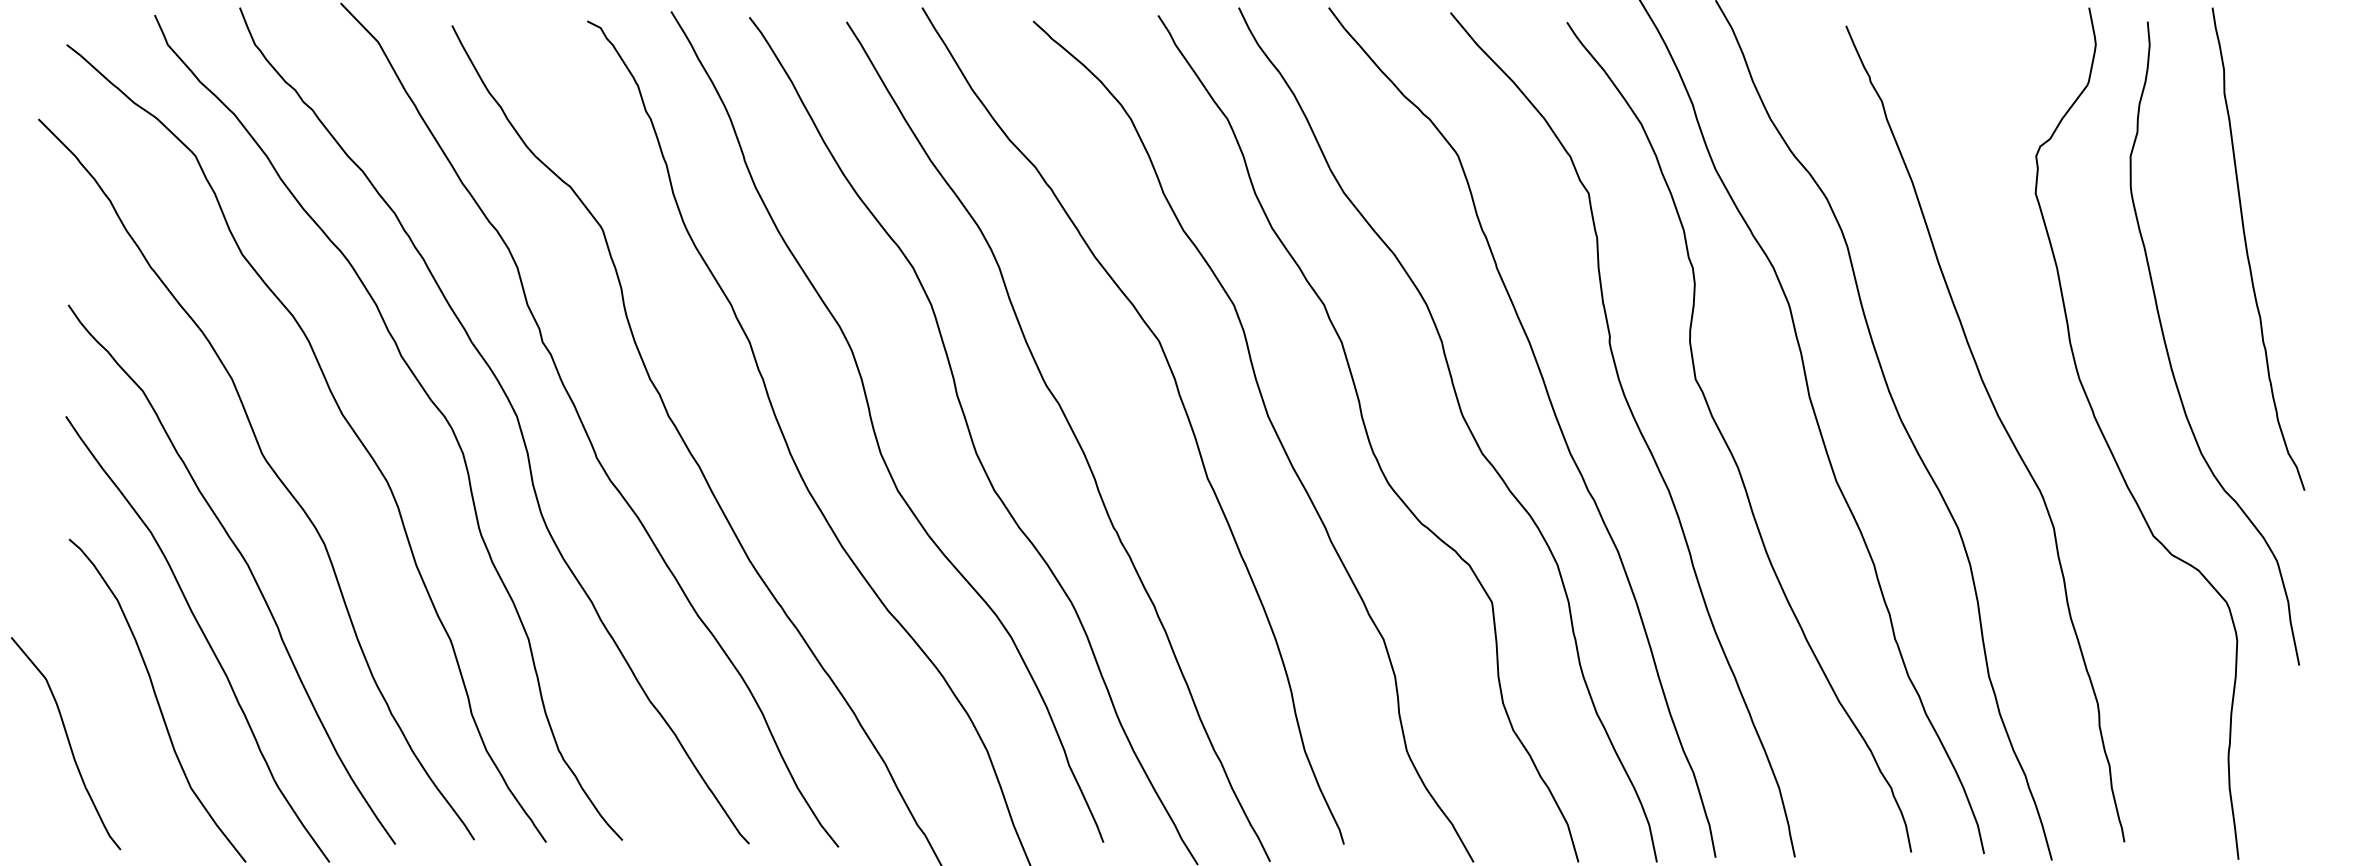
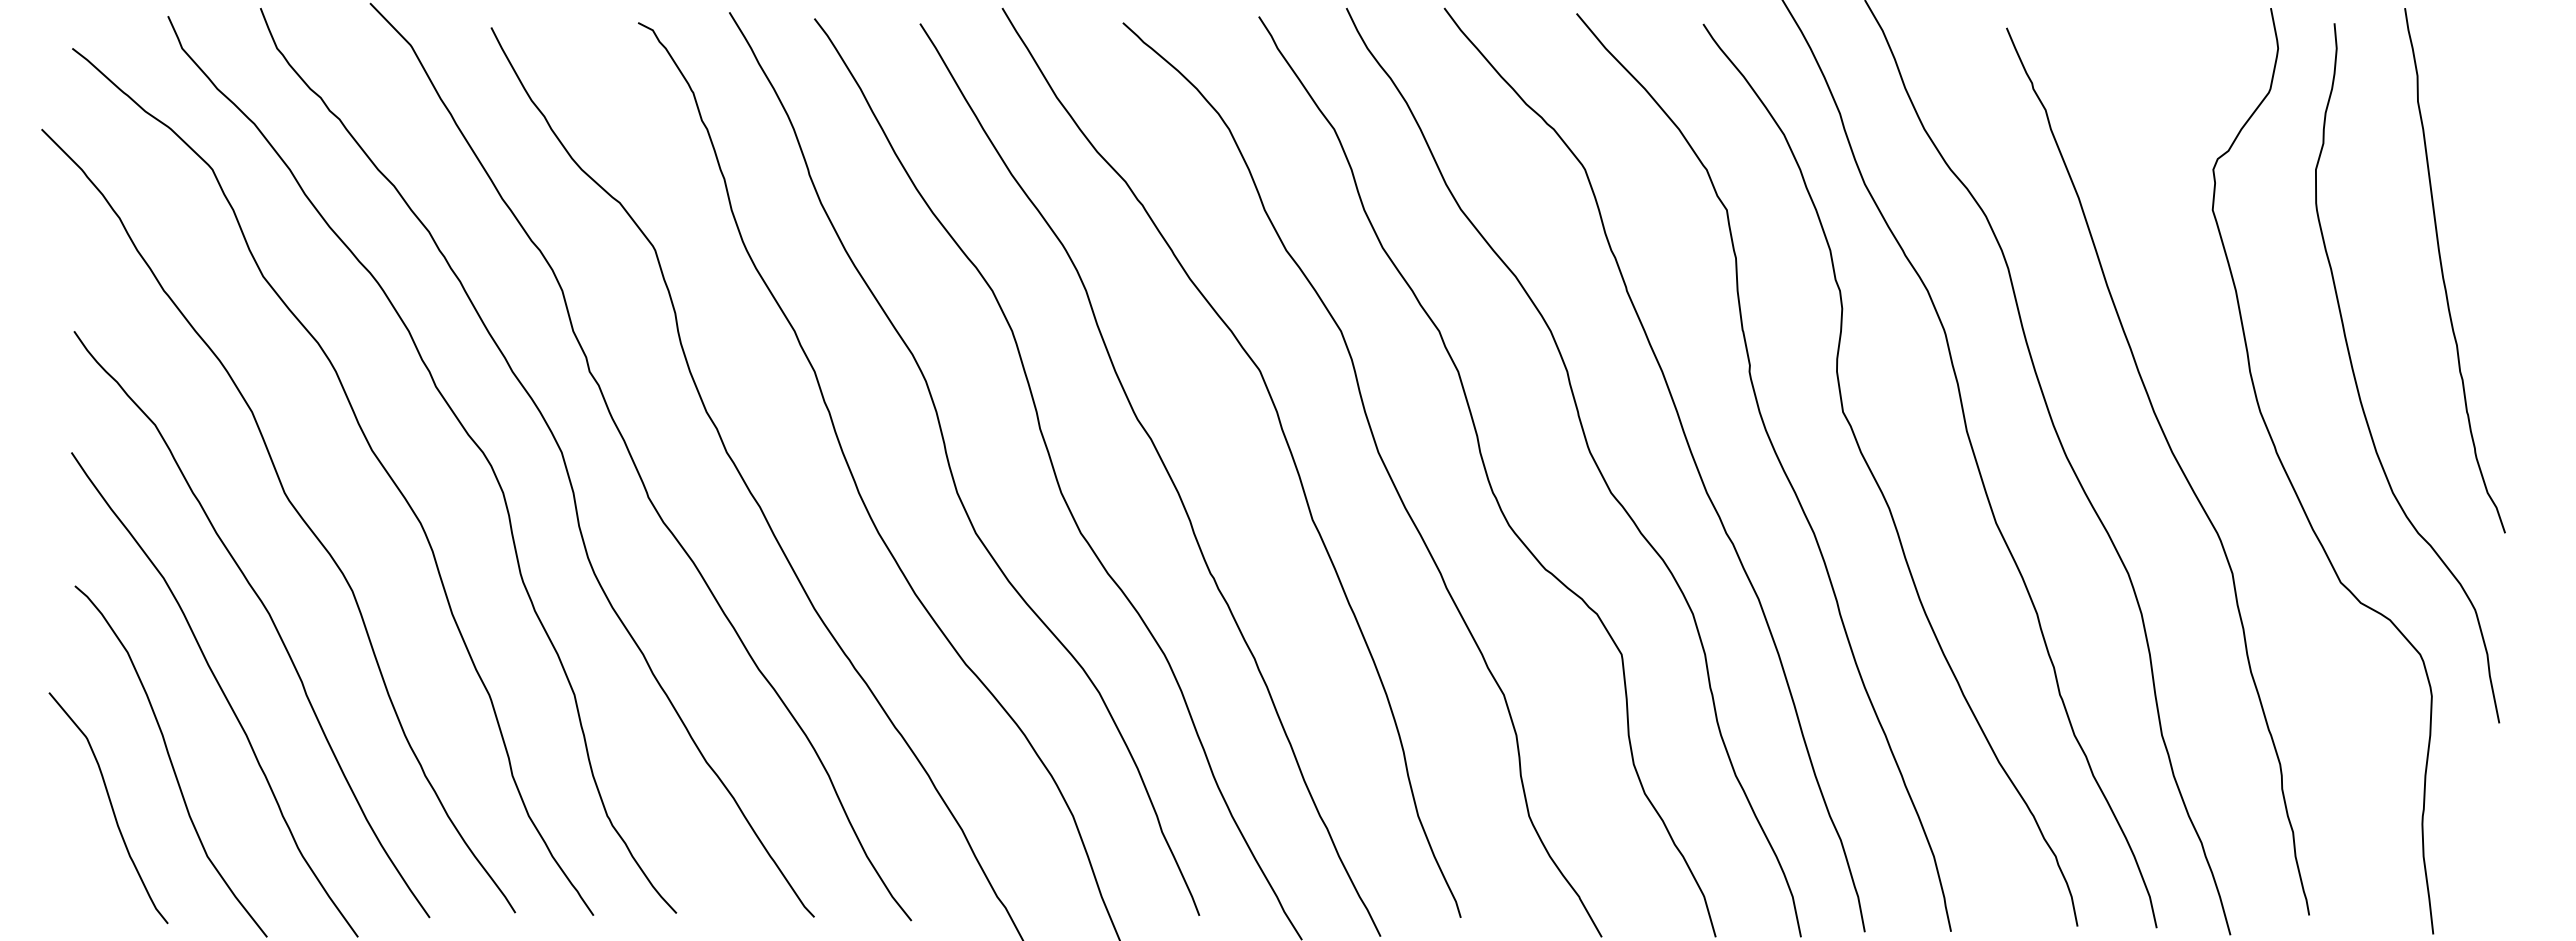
curve: (68, 743) -> (111, 808), moved

